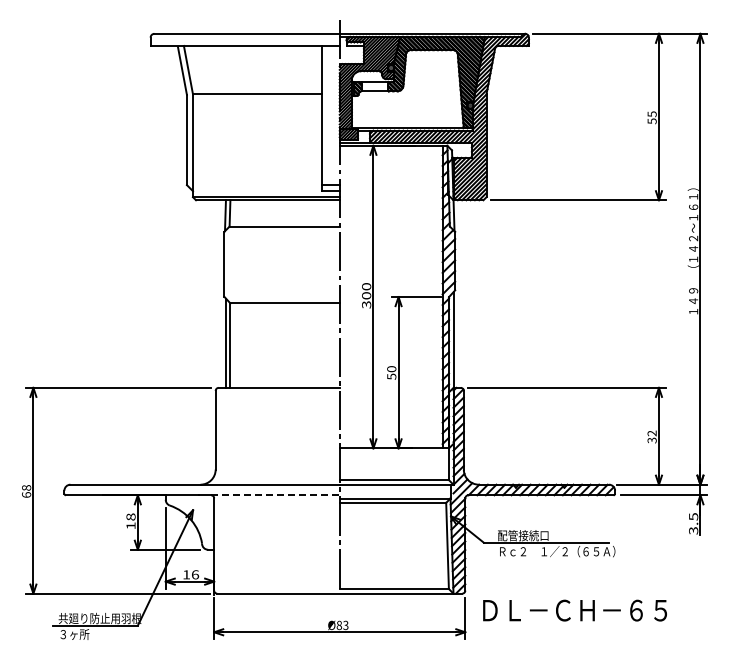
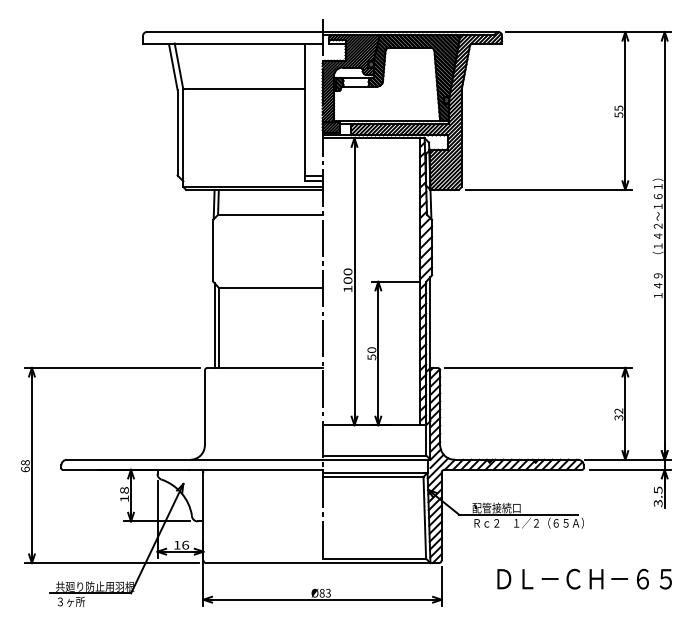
text: (366, 304) -> (347, 288), 300 -> 100
line: (275, 495) -> (261, 469), dashed -> solid
text: (574, 610) -> (584, 579), moved

